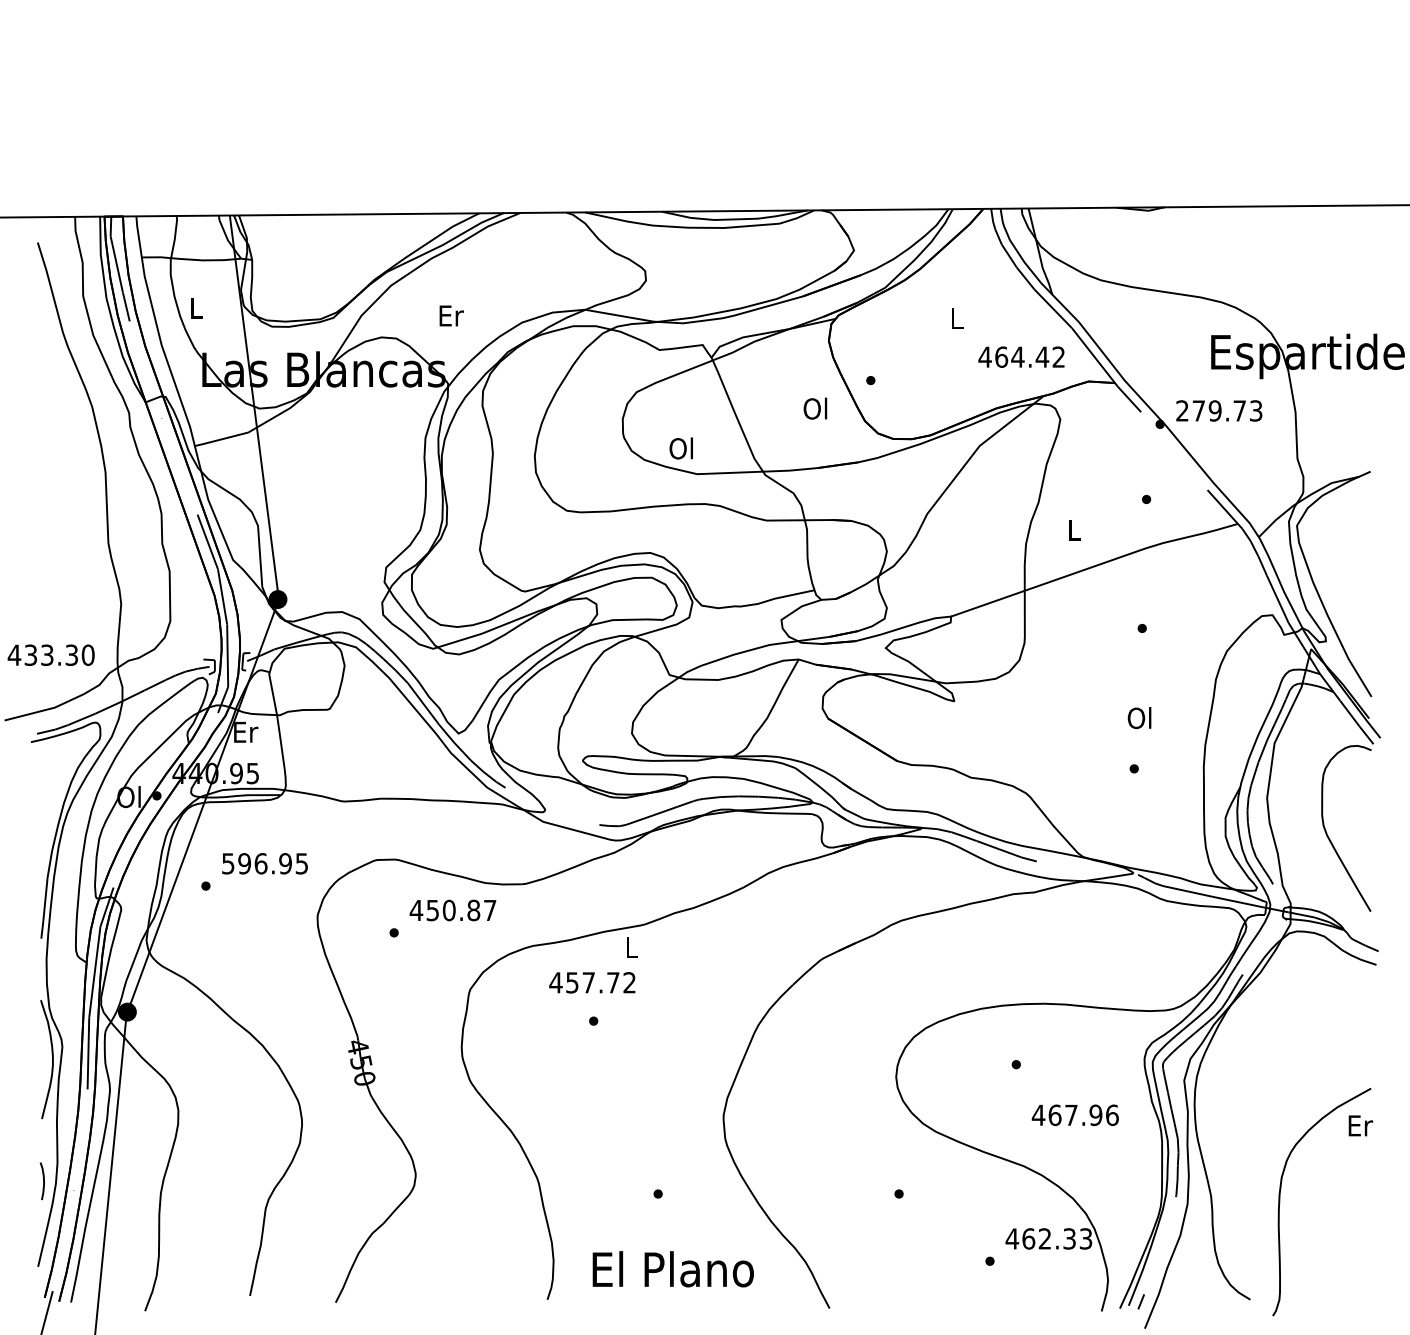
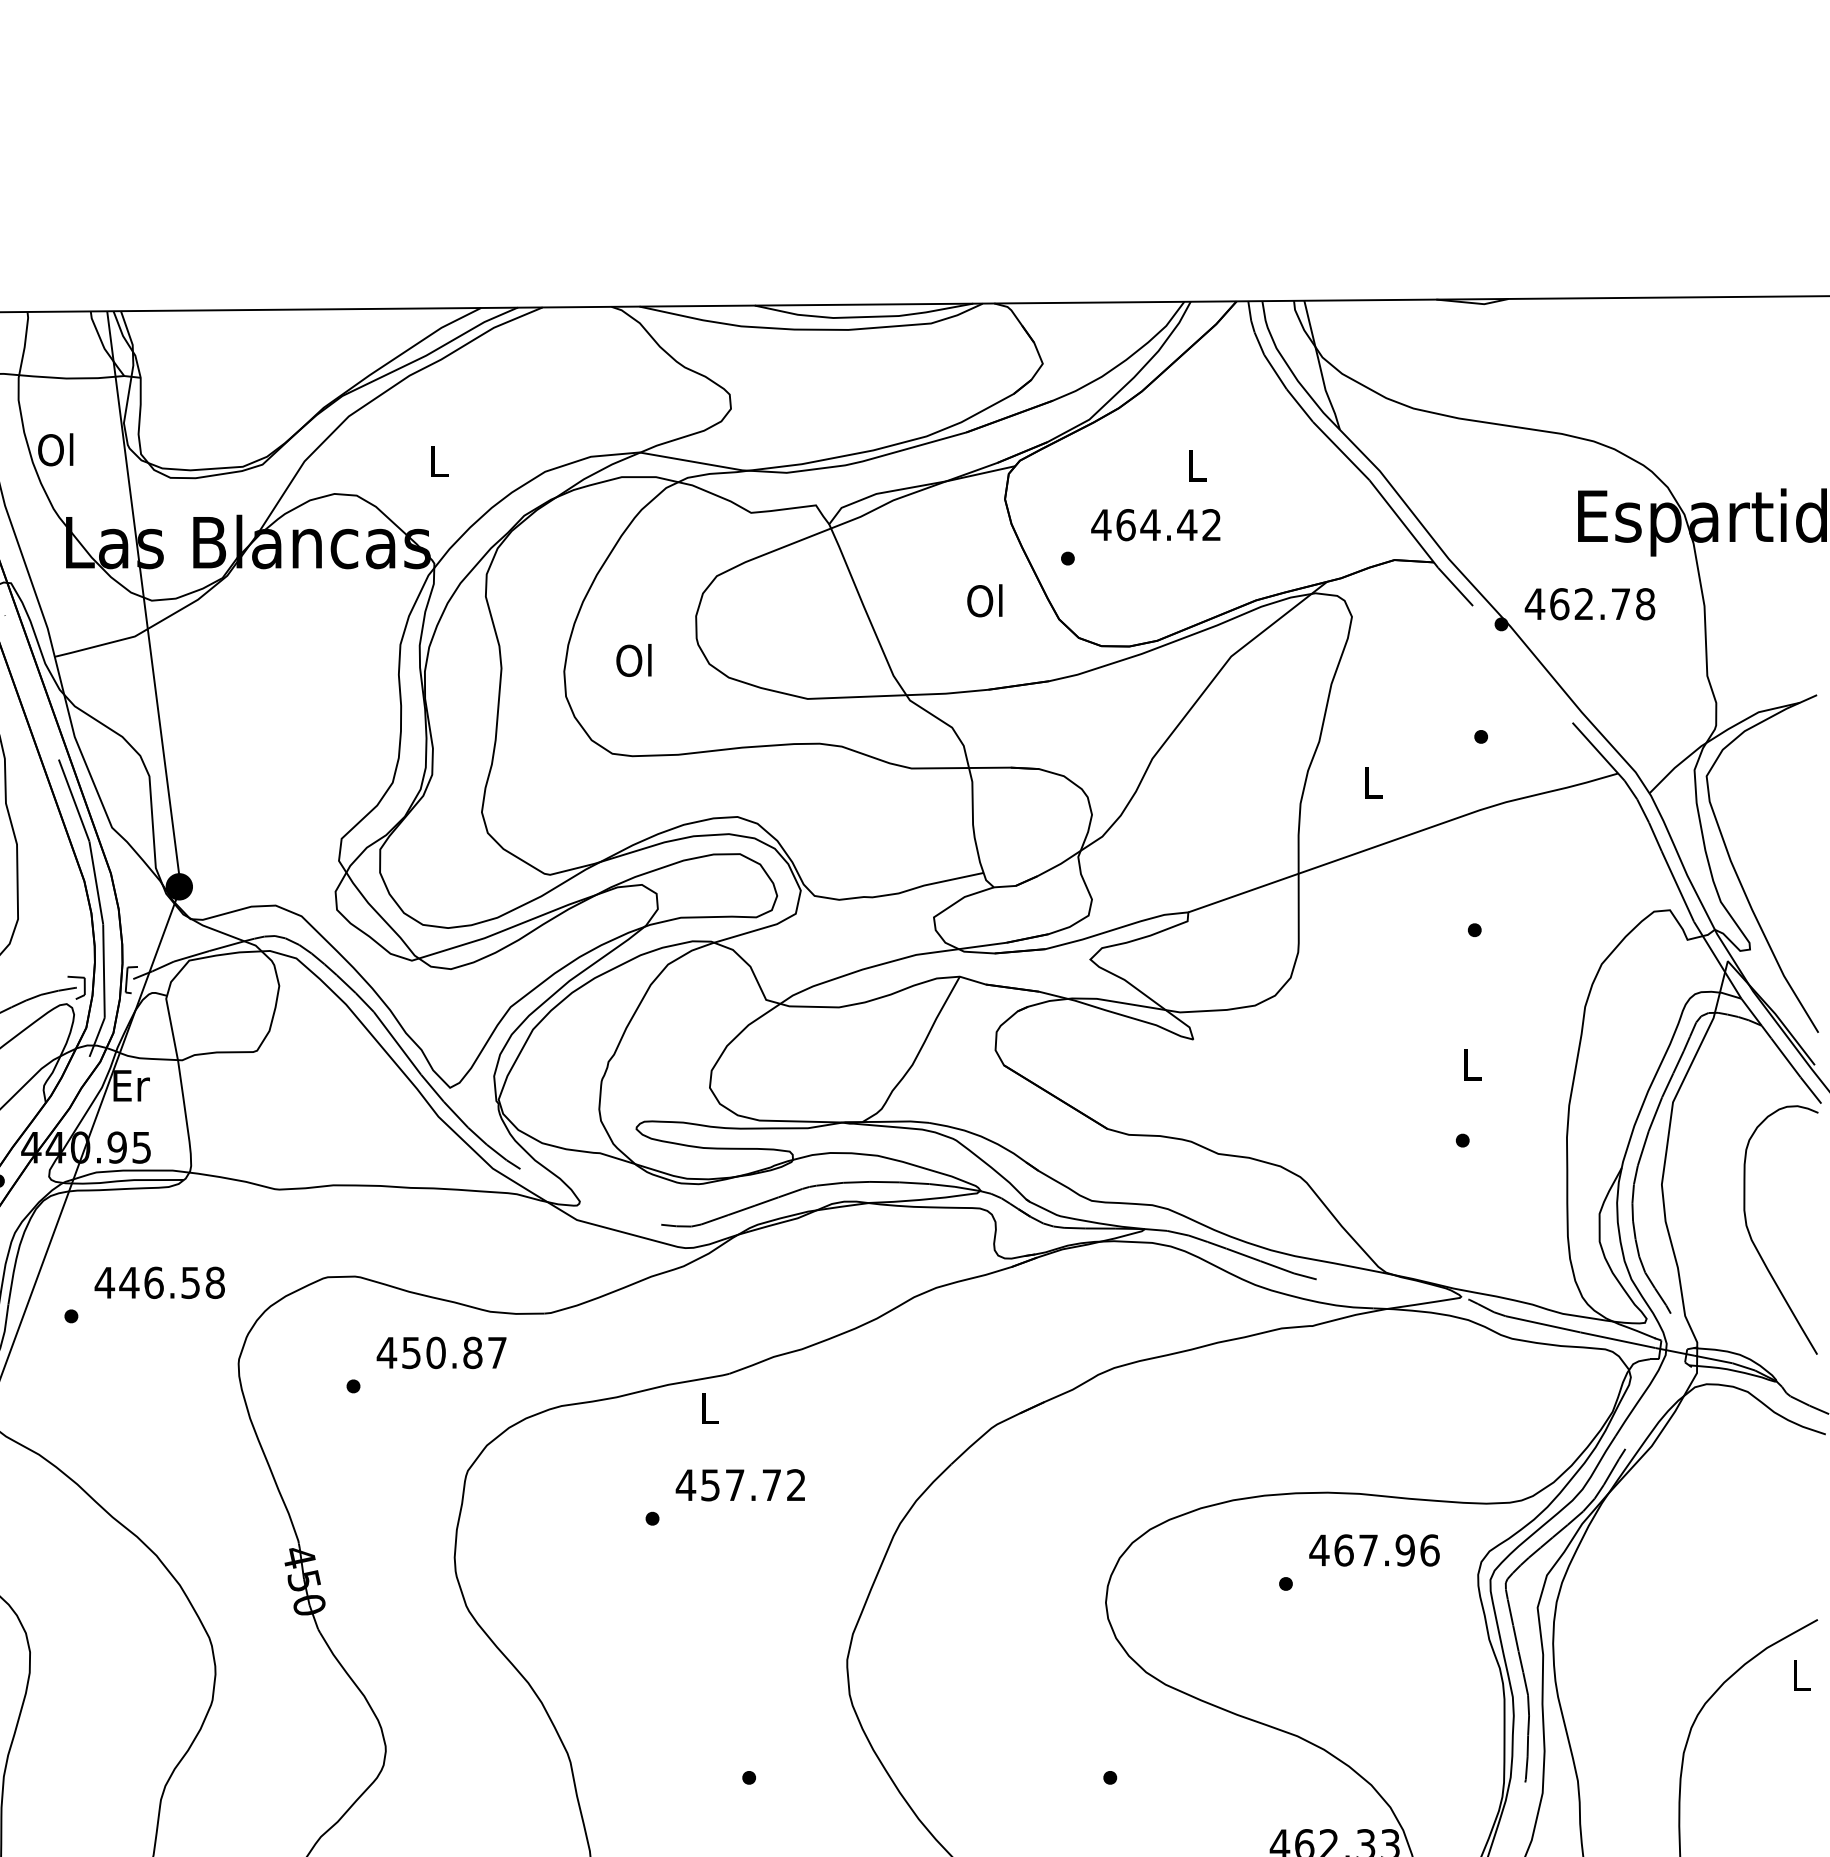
text: (195, 307) -> (55, 449), L -> Ol
text: (451, 315) -> (439, 461), Er -> L
text: (1021, 356) -> (1155, 524), moved
text: (1218, 410) -> (1589, 603), 279.73 -> 462.78
text: (680, 448) -> (632, 660), moved
text: (1139, 718) -> (1470, 1065), Ol -> L
text: (264, 863) -> (159, 1282), 596.95 -> 446.58
text: (592, 982) -> (740, 1484), moved
text: (1074, 1115) -> (1373, 1550), moved
text: (1360, 1125) -> (1801, 1675), Er -> L

